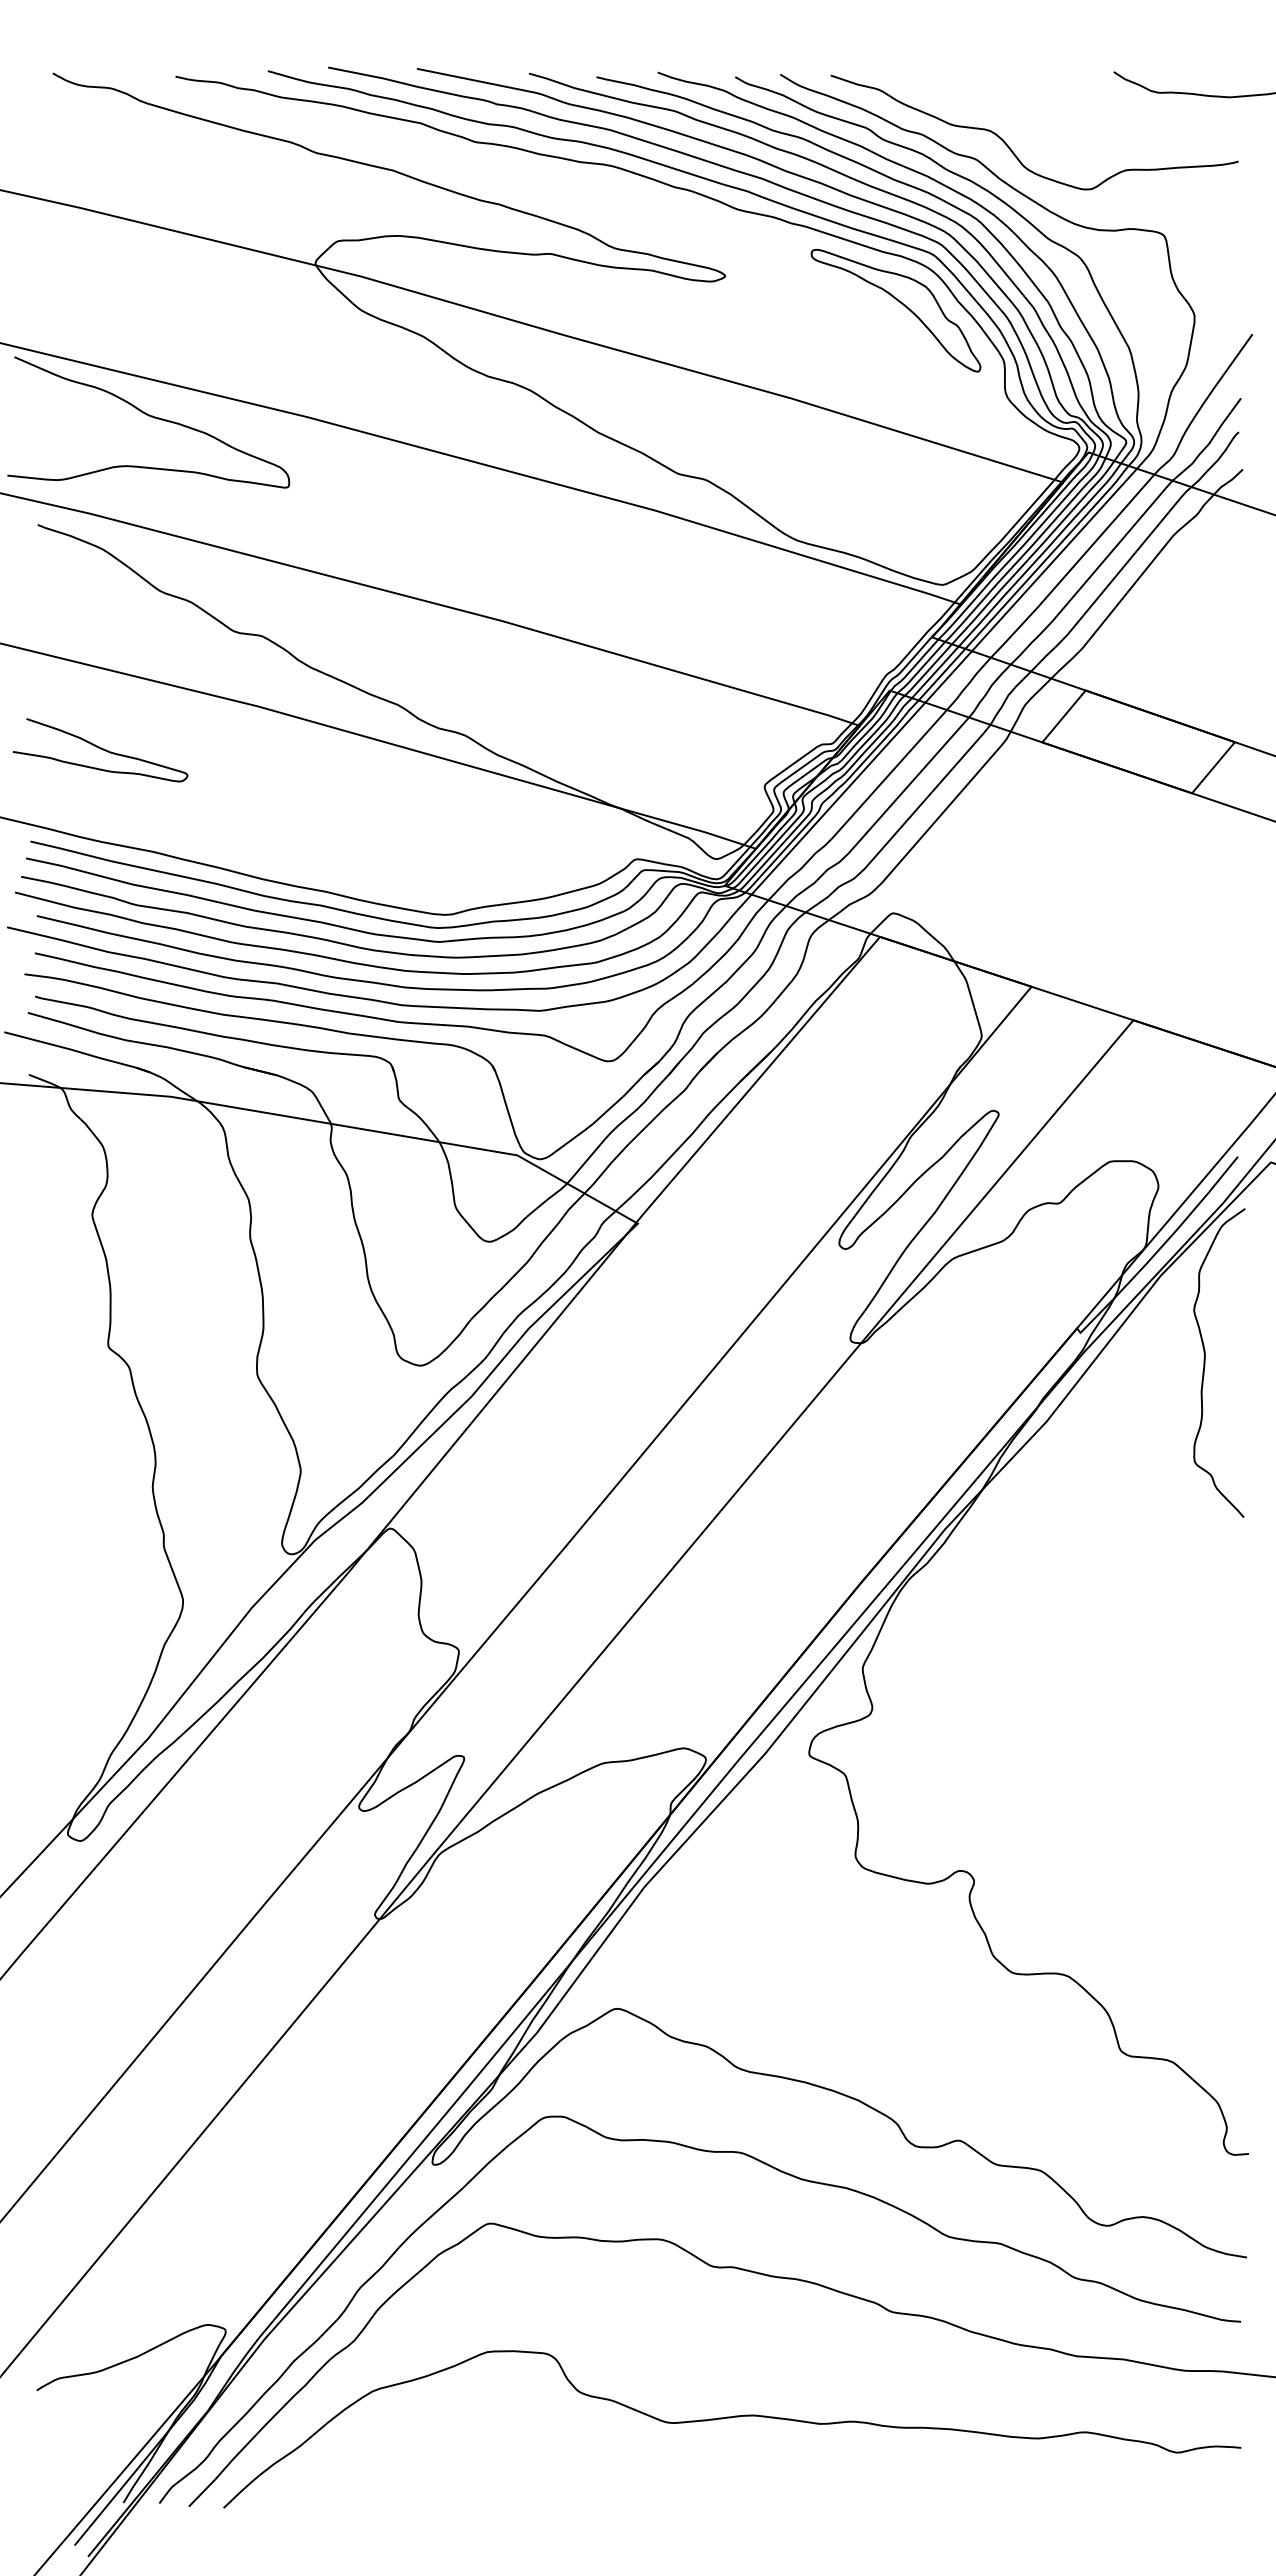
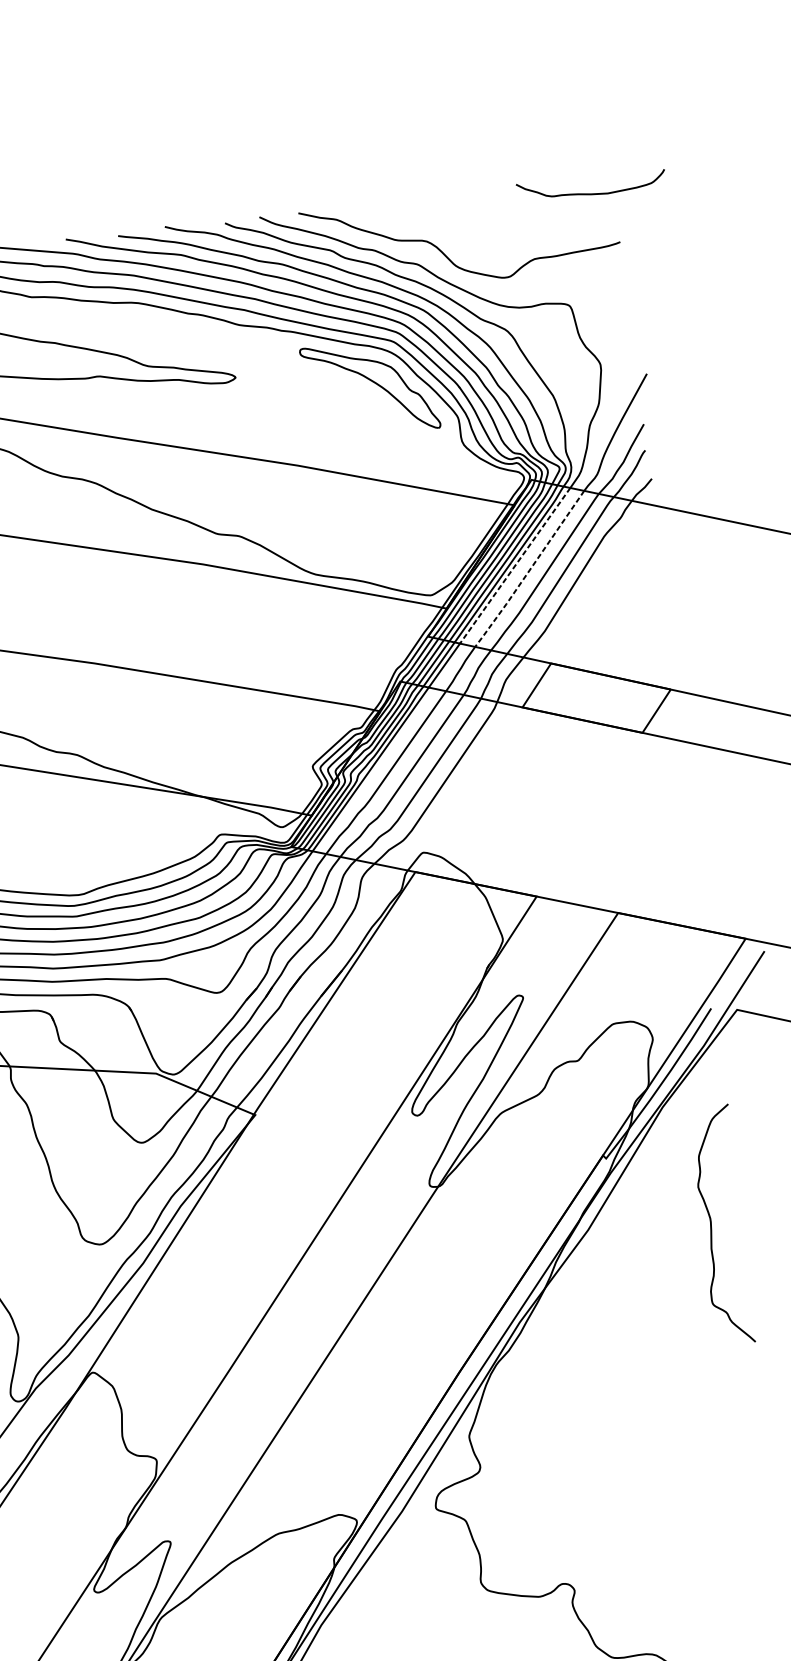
line: (1054, 560) -> (515, 566), solid -> dashed
line: (1072, 568) -> (529, 570), solid -> dashed
curve: (1205, 1362) -> (711, 1226), moved

